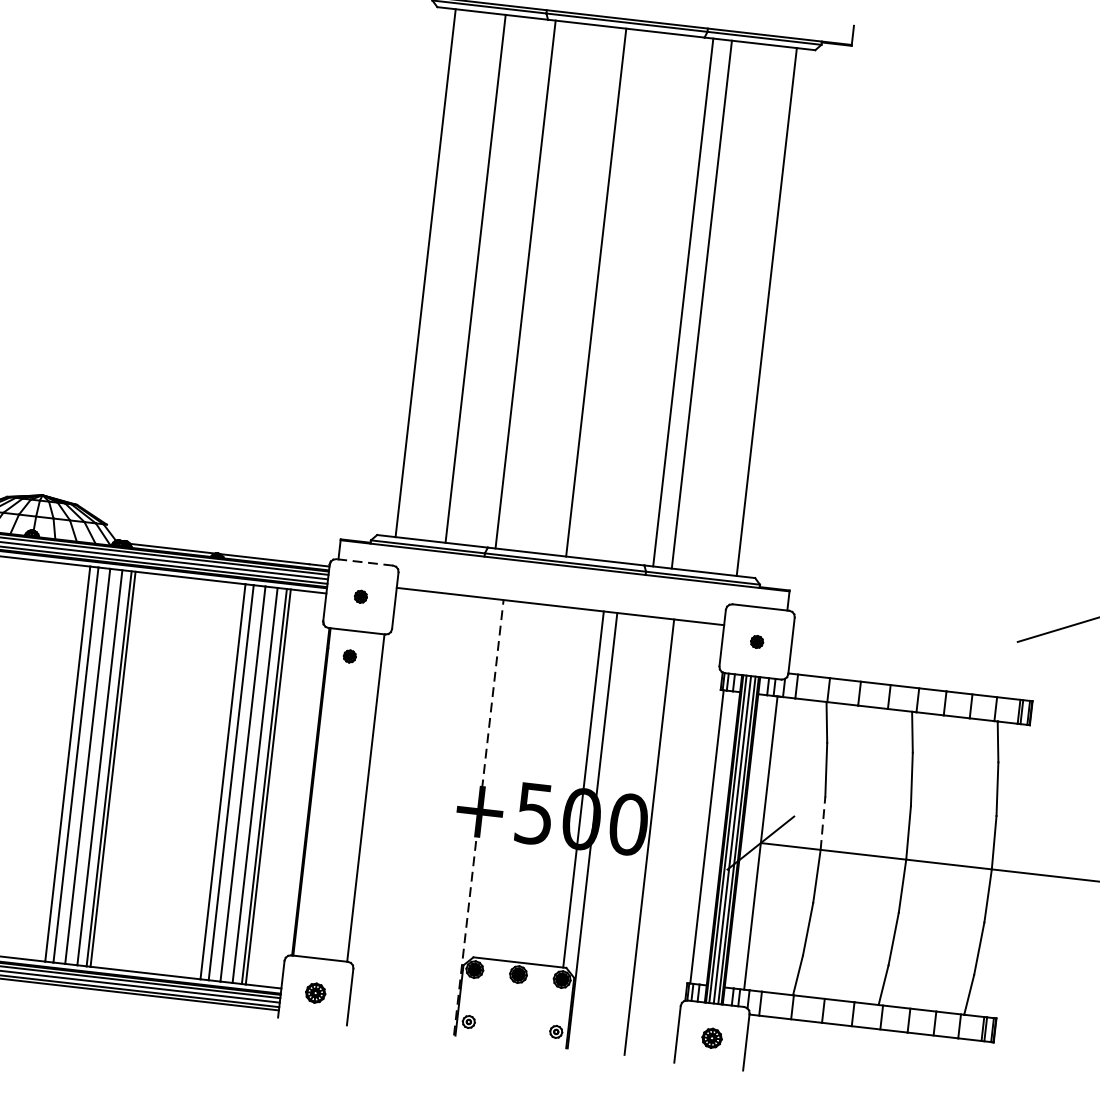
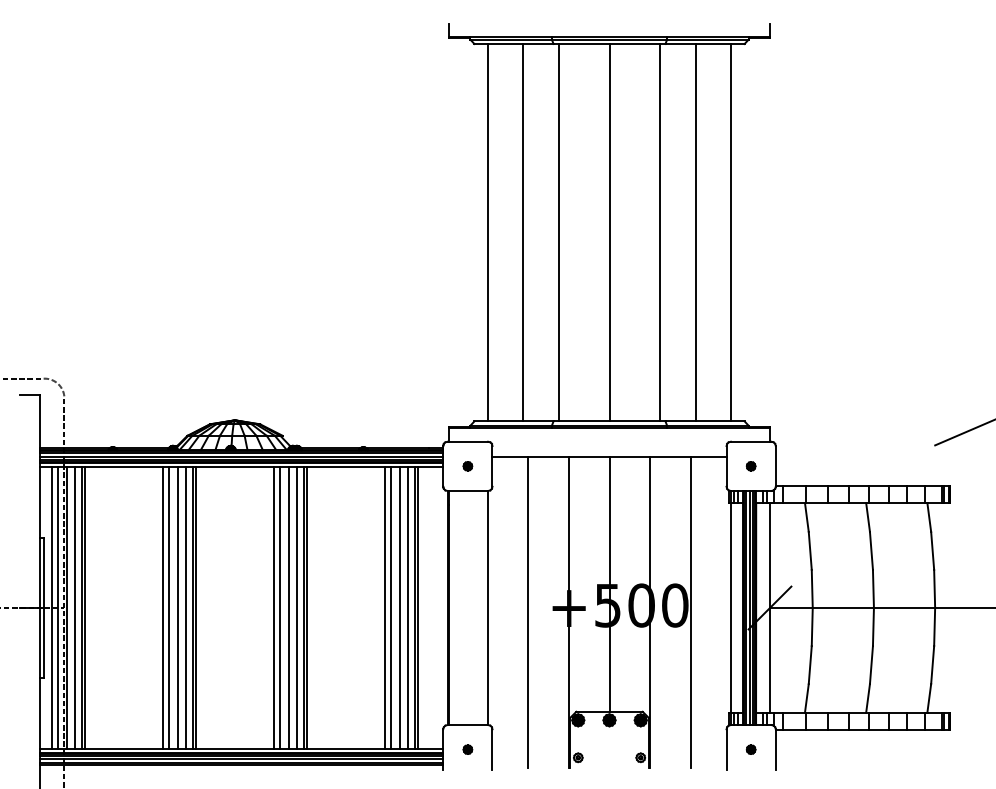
line: (682, 302) -> (695, 232), moved
line: (702, 304) -> (660, 232), moved
line: (364, 561) -> (467, 441), dashed -> solid
part: (349, 656) -> (464, 509), removed
line: (583, 789) -> (609, 584), moved
line: (422, 810) -> (528, 612), added
line: (478, 817) -> (568, 612), dashed -> solid
line: (823, 822) -> (812, 588), dashed -> solid
part: (315, 992) -> (467, 749), size x0.62
part: (711, 1037) -> (750, 749), size x0.62

